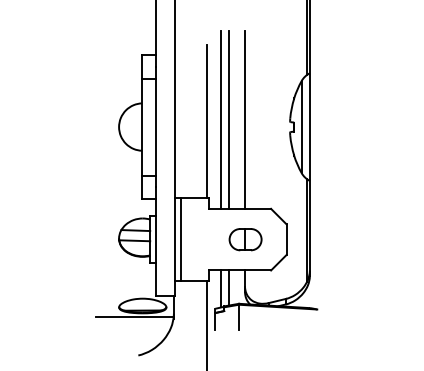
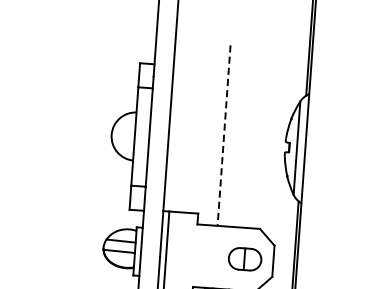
line: (221, 119) -> (216, 134), removed
line: (229, 119) -> (224, 135), solid -> dashed
line: (245, 119) -> (240, 136), removed
line: (206, 121) -> (200, 135), removed
part: (245, 239) -> (245, 259), moved

